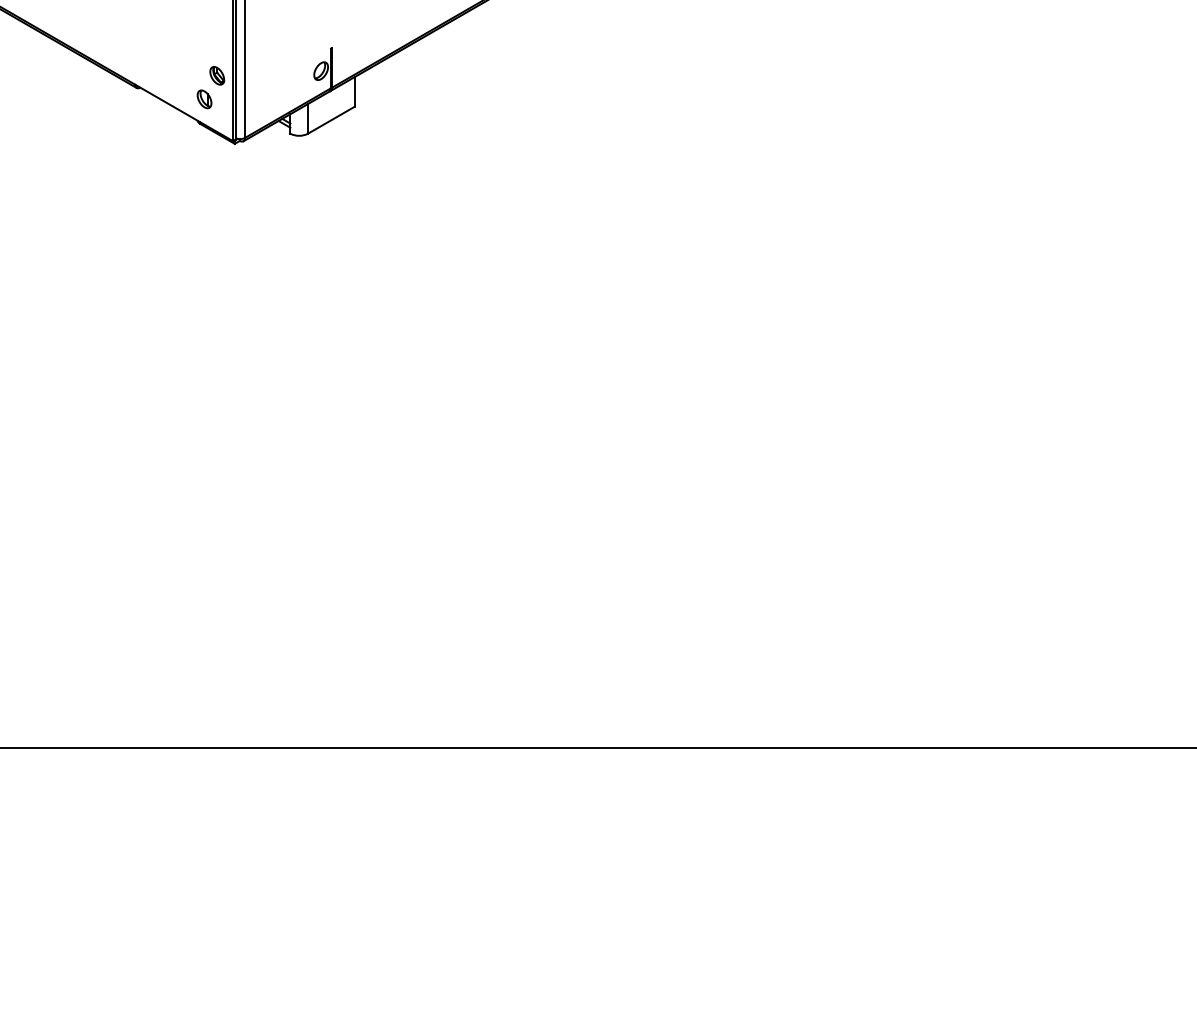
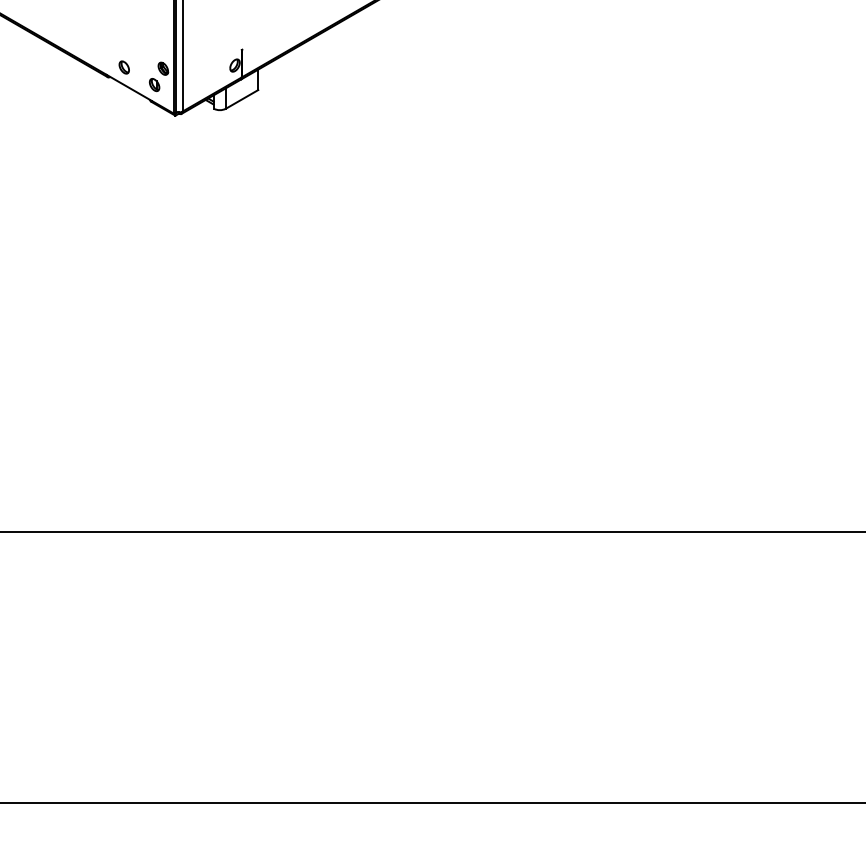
part: (159, 73) -> (123, 67), added

